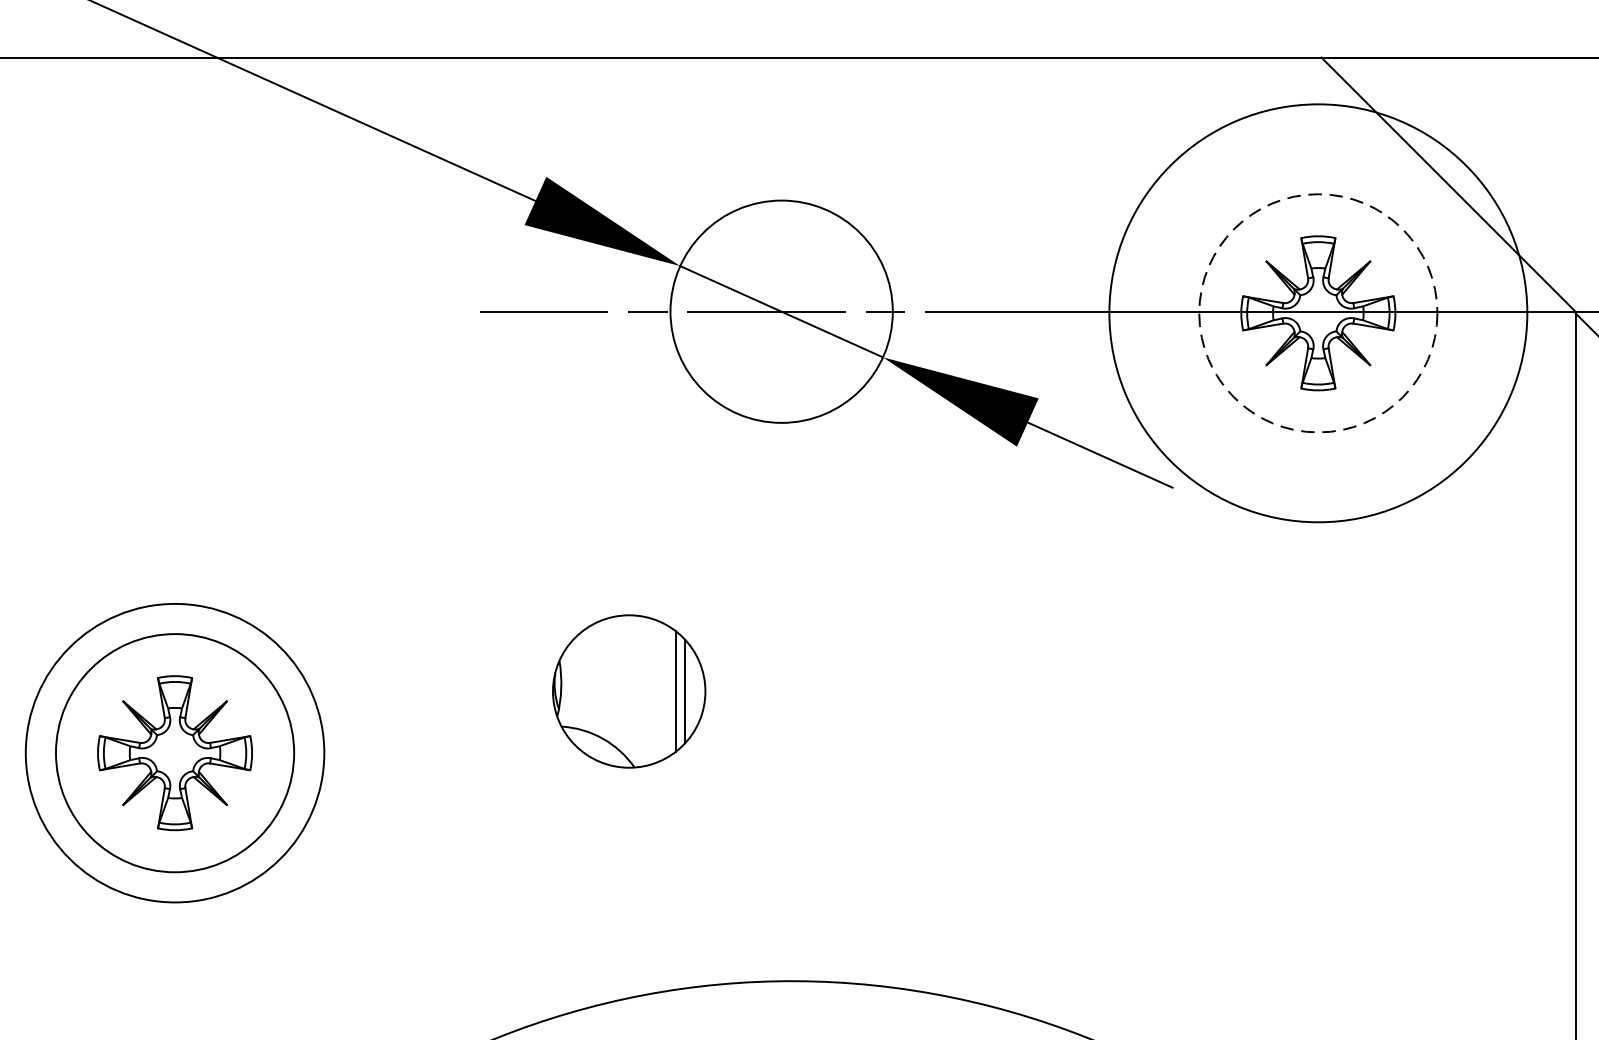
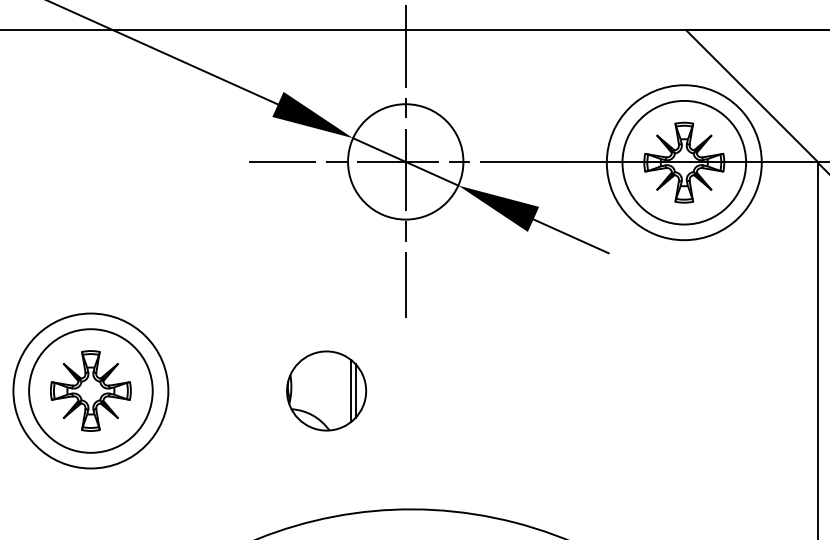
line: (781, 310) -> (405, 161), added
circle: (1316, 312) -> (683, 162), size x0.71
circle: (1318, 312) -> (684, 162), dashed -> solid
part: (628, 690) -> (326, 390), moved

